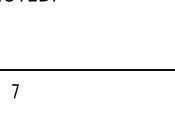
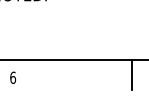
line: (155, 87) -> (132, 74), added
text: (15, 91) -> (13, 78), 7 -> 6

